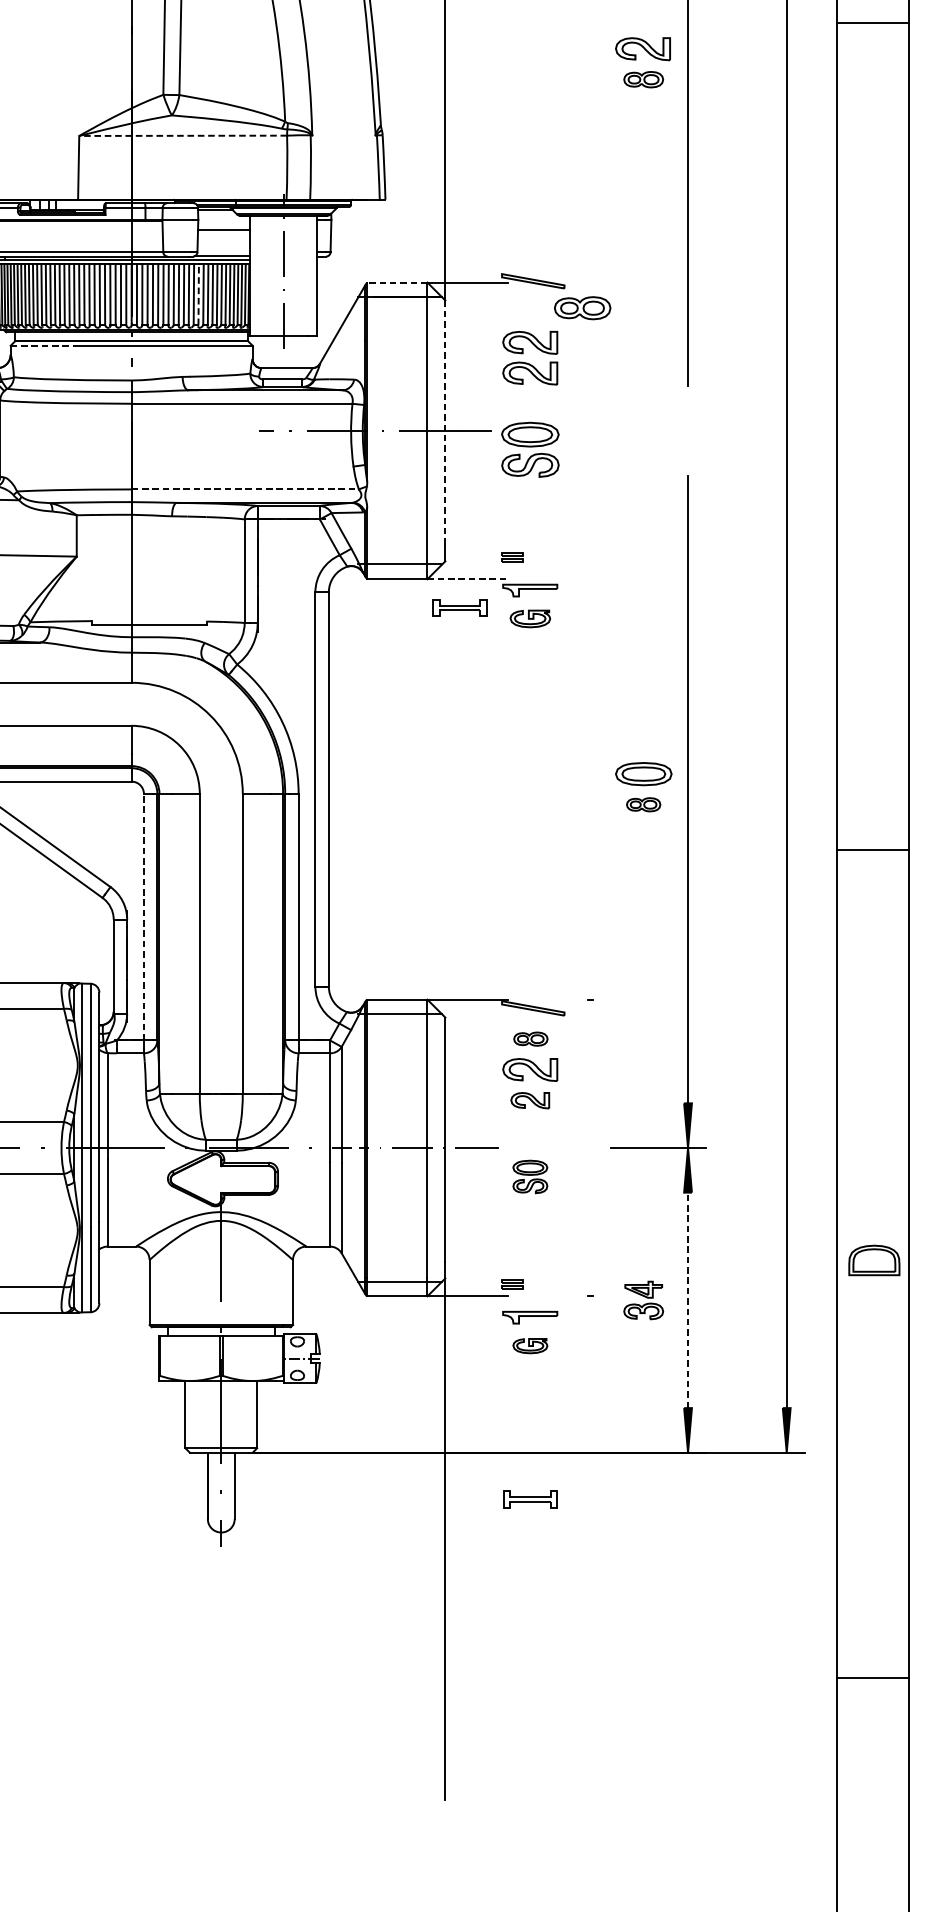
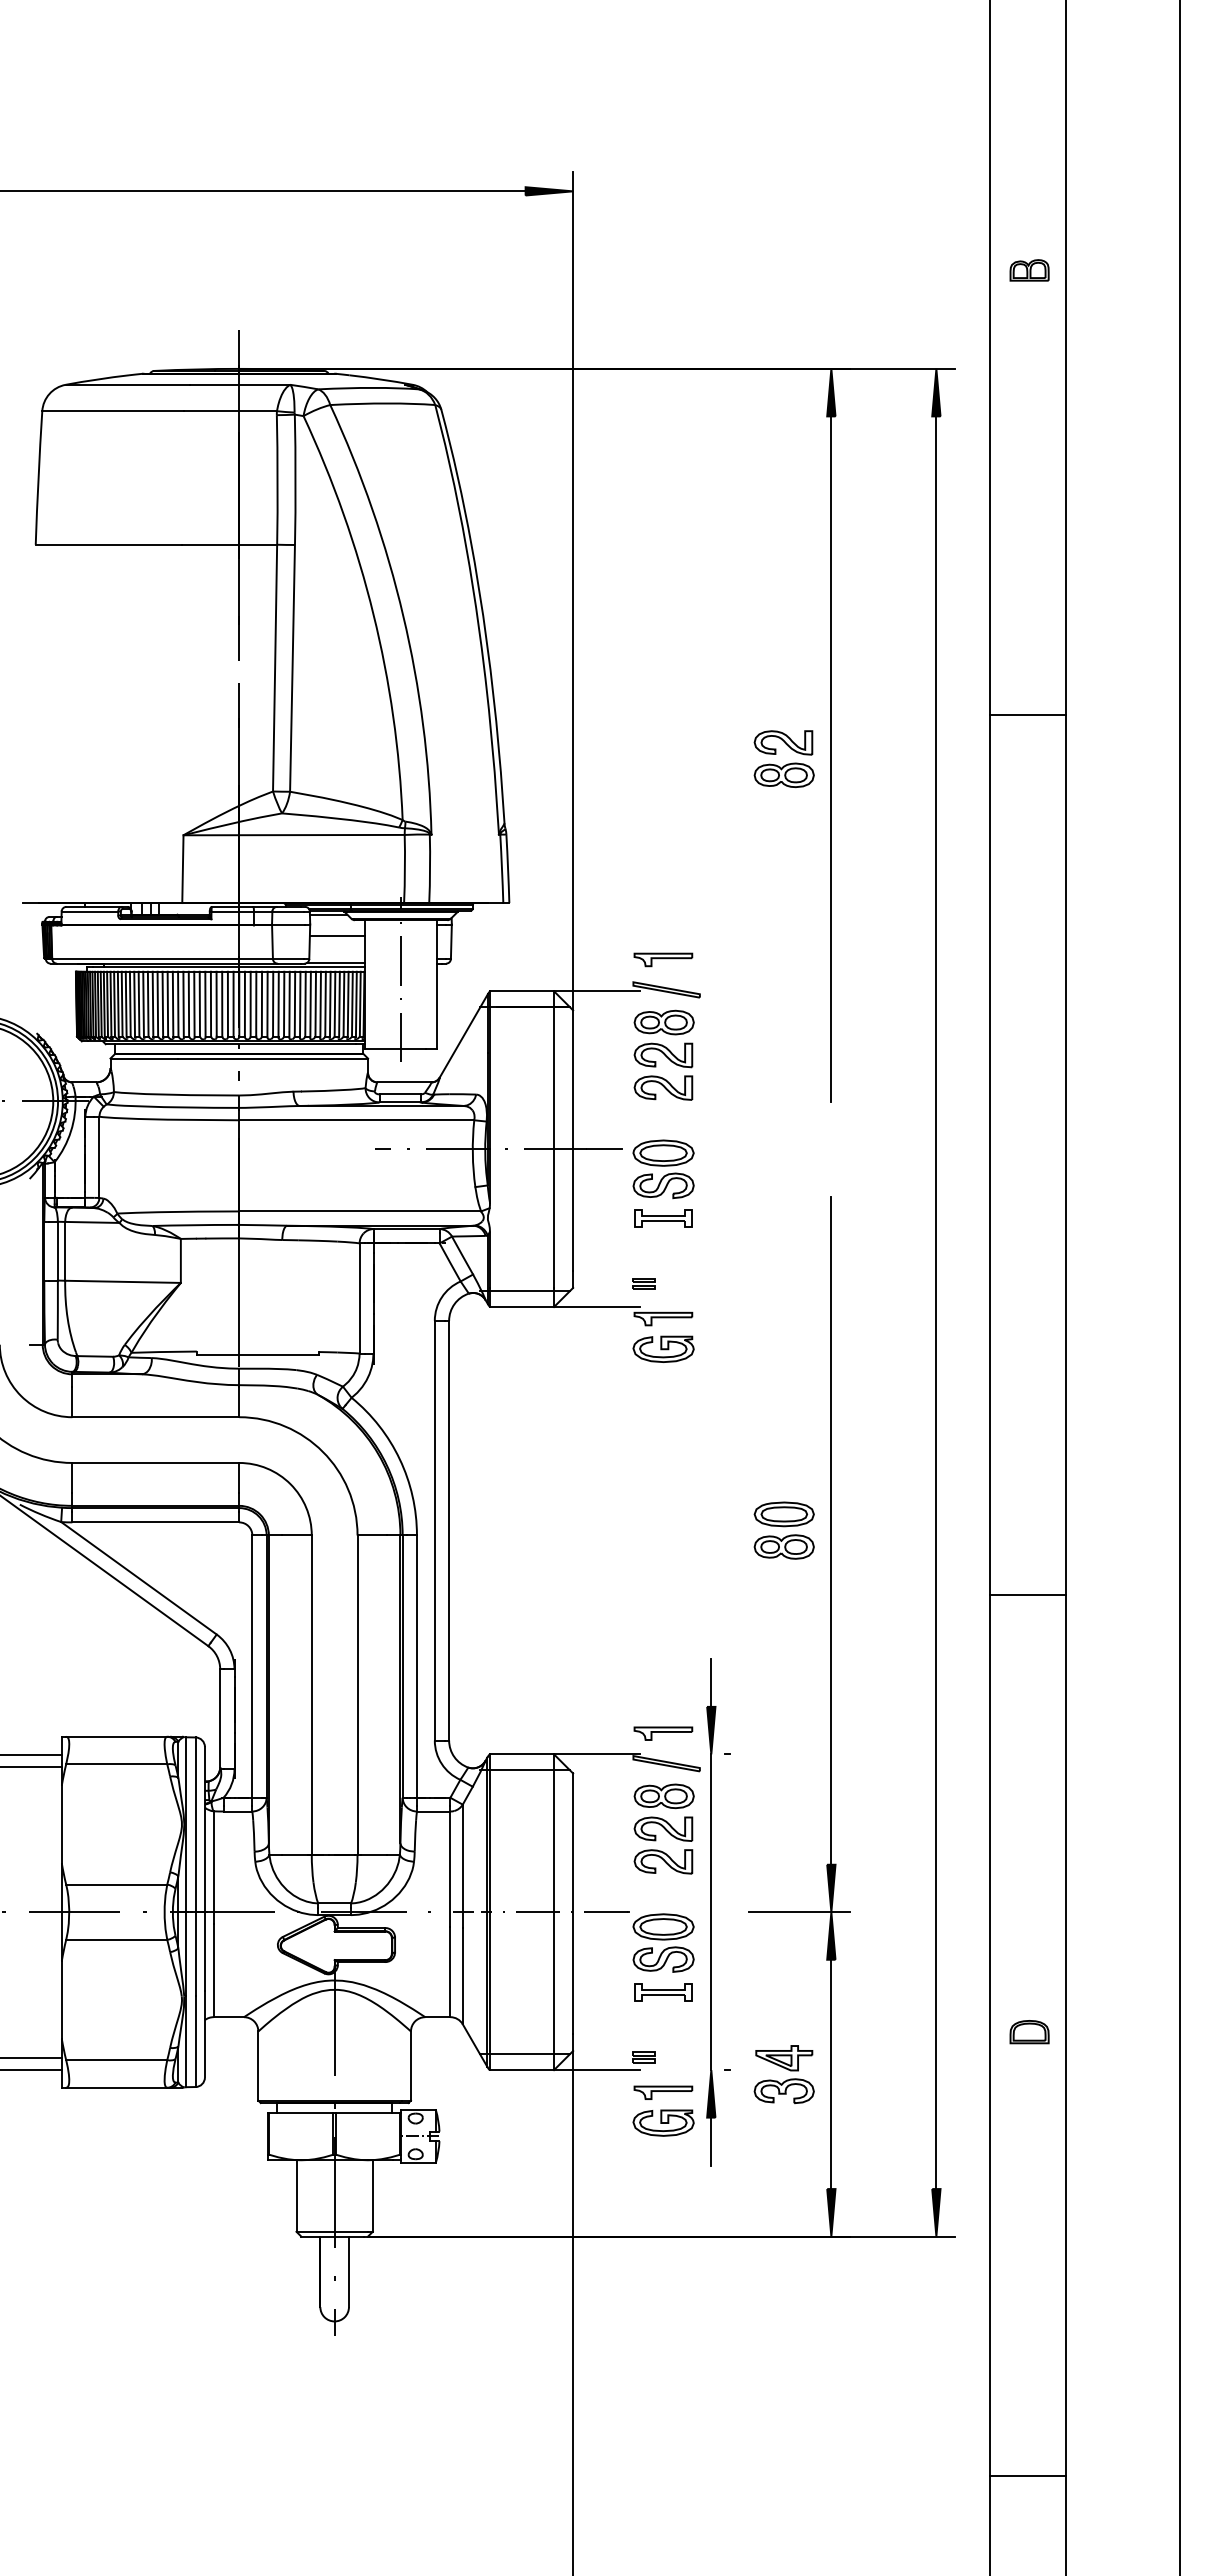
part: (643, 79) -> (783, 775), size x1.43
line: (183, 136) -> (294, 835), dashed -> solid
part: (530, 252) -> (663, 959), added
line: (396, 282) -> (521, 991), dashed -> solid
line: (198, 294) -> (310, 1003), dashed -> solid
part: (581, 308) -> (663, 1022), moved
line: (42, 345) -> (144, 1058), dashed -> solid
line: (445, 423) -> (573, 1141), dashed -> solid
line: (245, 489) -> (360, 1211), dashed -> solid
line: (468, 579) -> (597, 1307), dashed -> solid
part: (459, 607) -> (663, 1218), moved
part: (530, 618) -> (663, 1348), size x1.43
part: (643, 804) -> (783, 1546), size x1.67
line: (144, 917) -> (252, 1666), dashed -> solid
part: (530, 980) -> (663, 1733), added
part: (530, 1039) -> (663, 1796), size x1.67
part: (530, 1100) -> (663, 1861), size x1.43
part: (575, 1148) -> (711, 1912), added
part: (530, 1176) -> (663, 1942), size x1.67
part: (874, 1260) -> (1029, 2032), size x0.71
part: (643, 1300) -> (783, 2074), size x1.43
line: (688, 1300) -> (831, 2074), dashed -> solid
part: (530, 1345) -> (663, 2122), size x1.67
part: (530, 1499) -> (663, 1992), moved

